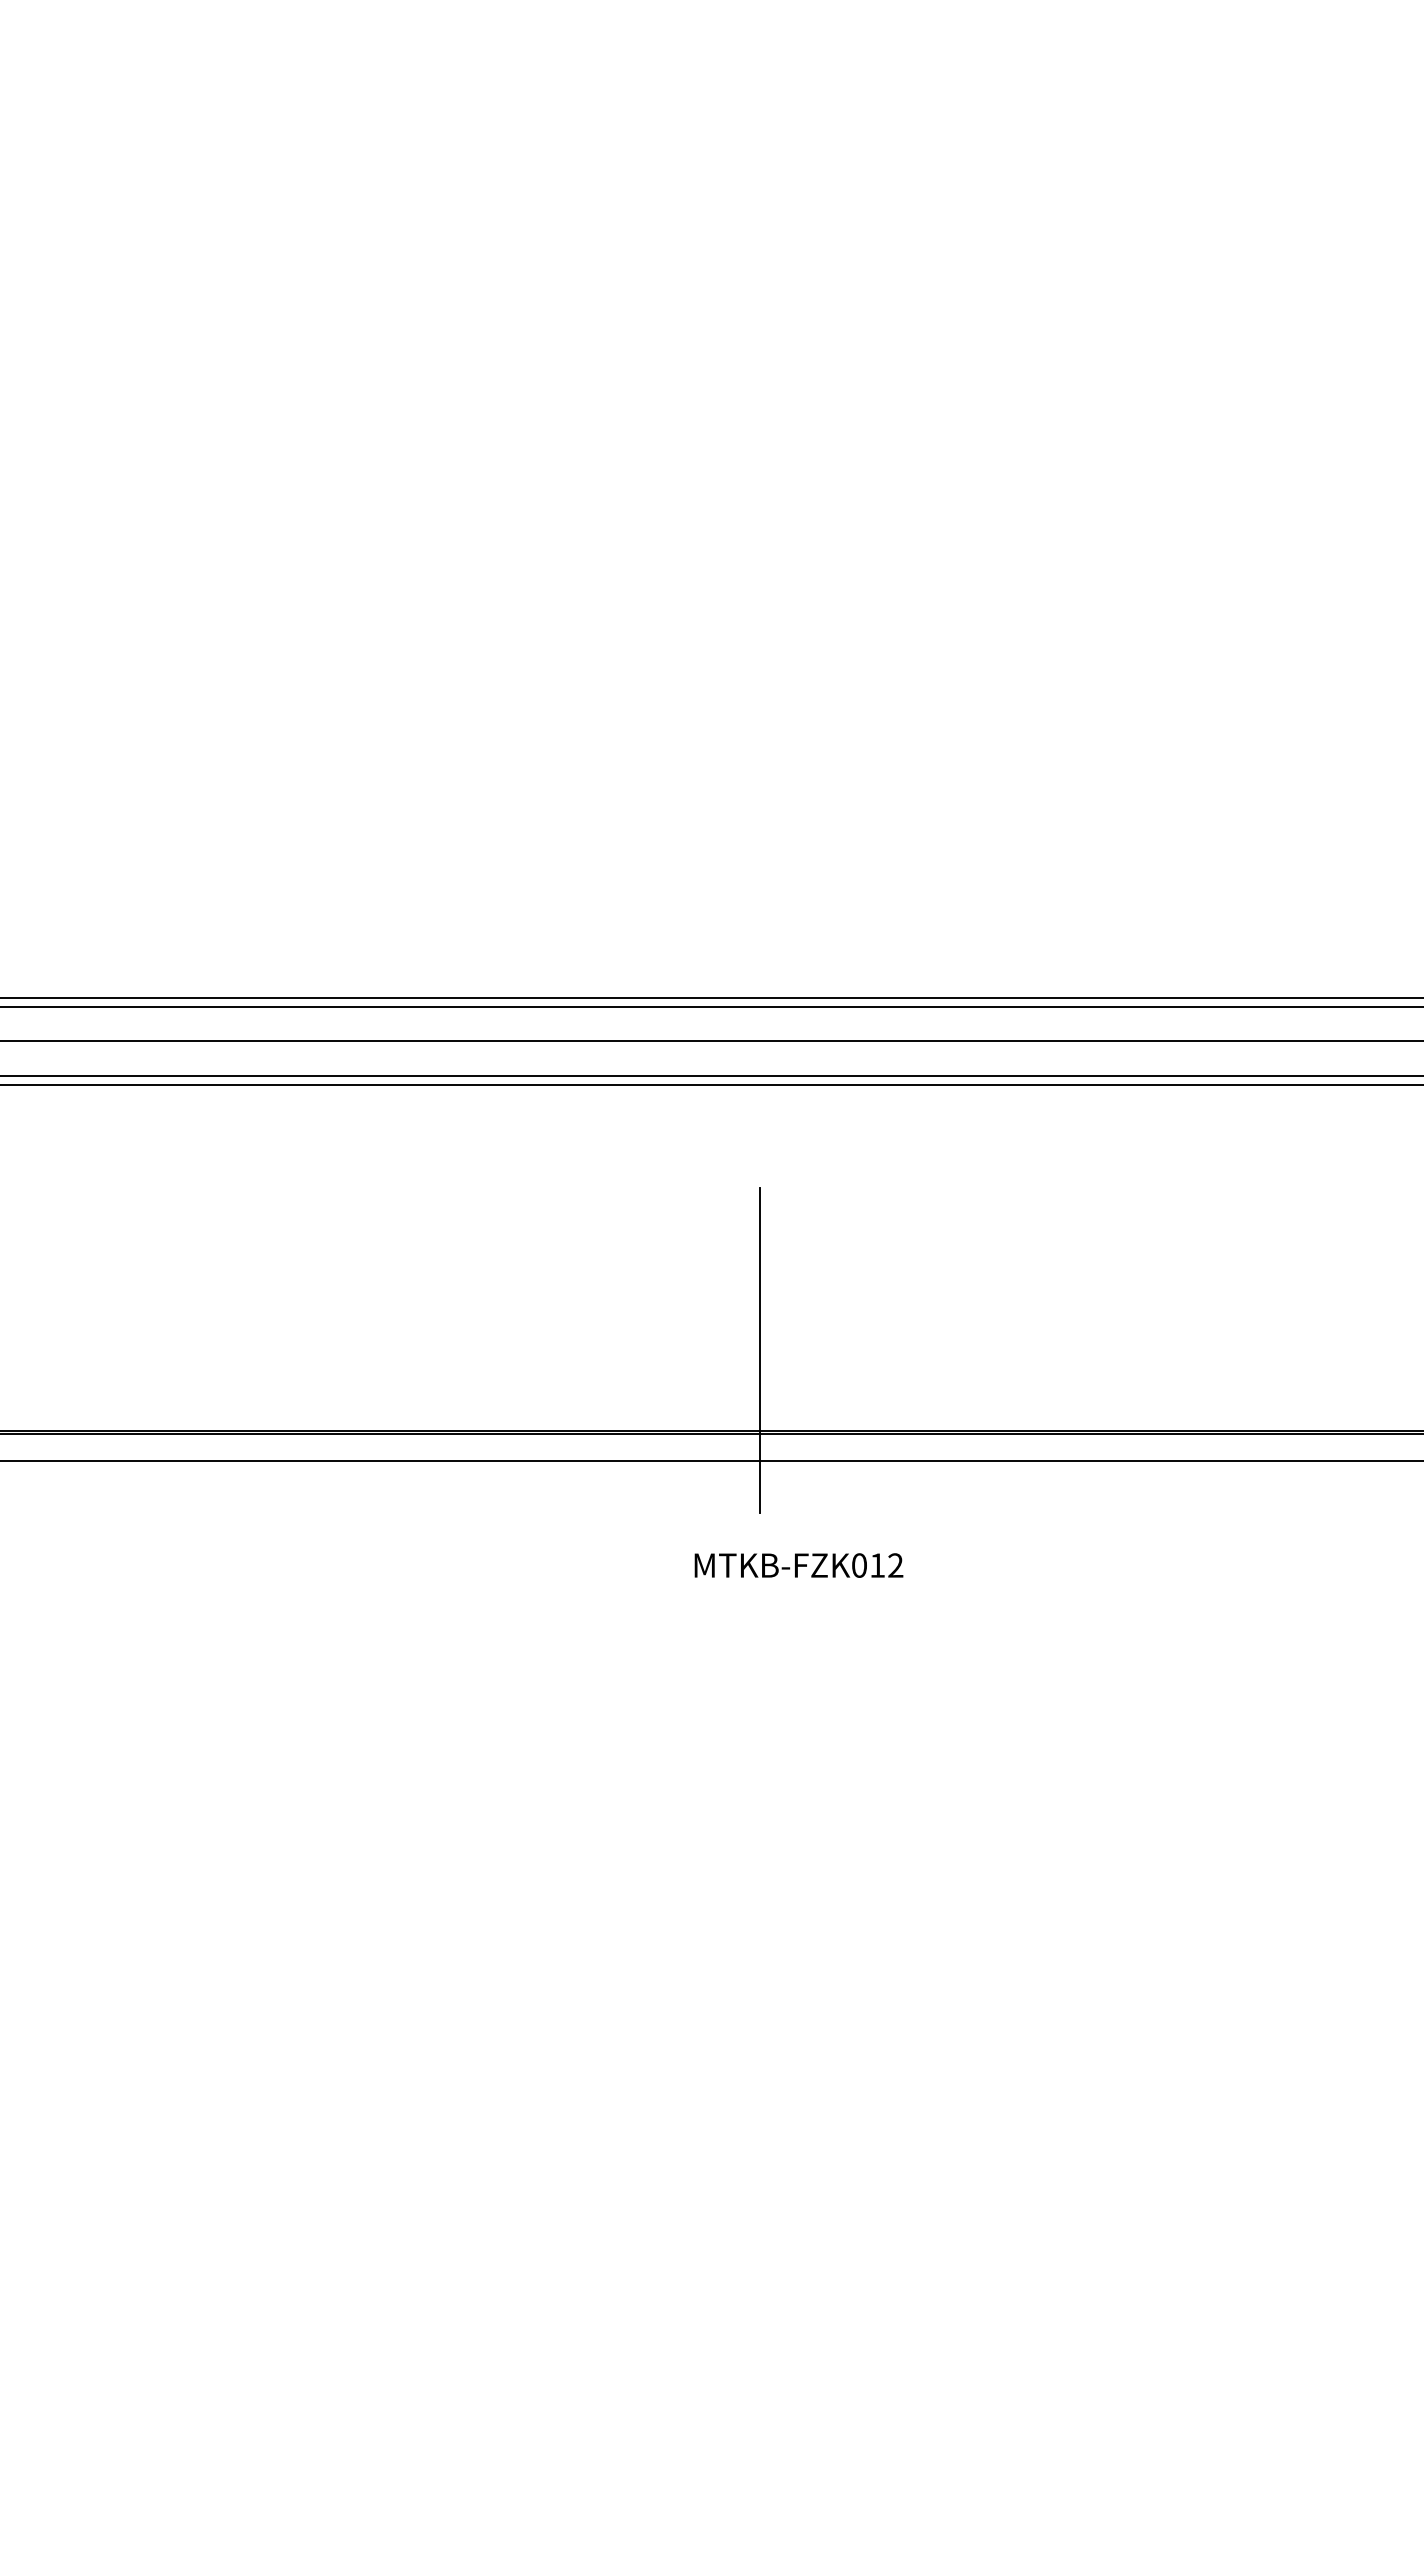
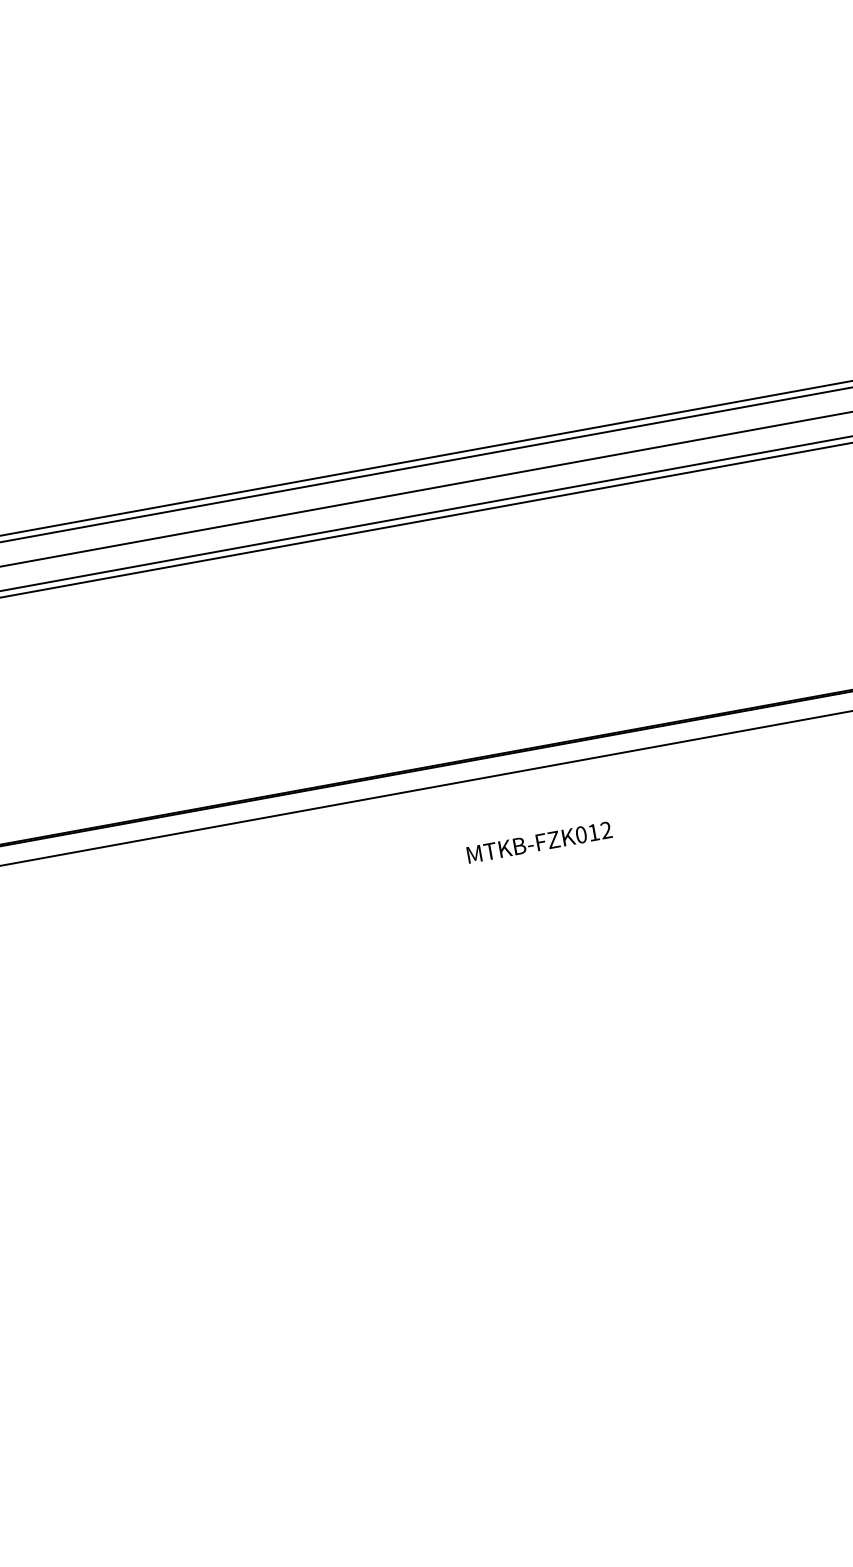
line: (760, 1349) -> (557, 685), removed
text: (798, 1565) -> (539, 842), moved

